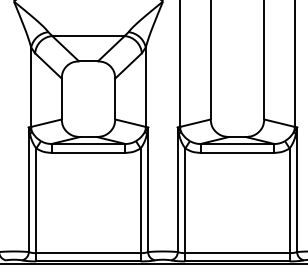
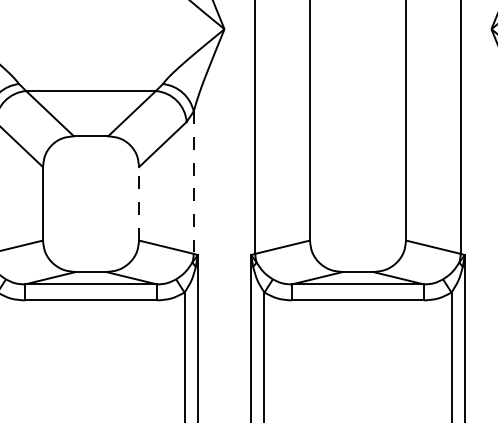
line: (145, 87) -> (193, 183), solid -> dashed
line: (115, 99) -> (139, 204), solid -> dashed

